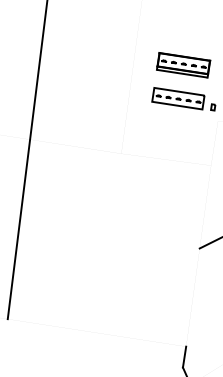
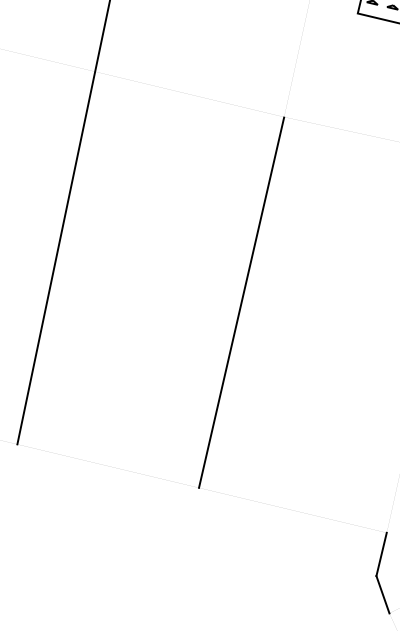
line: (108, 243) -> (241, 303), added

